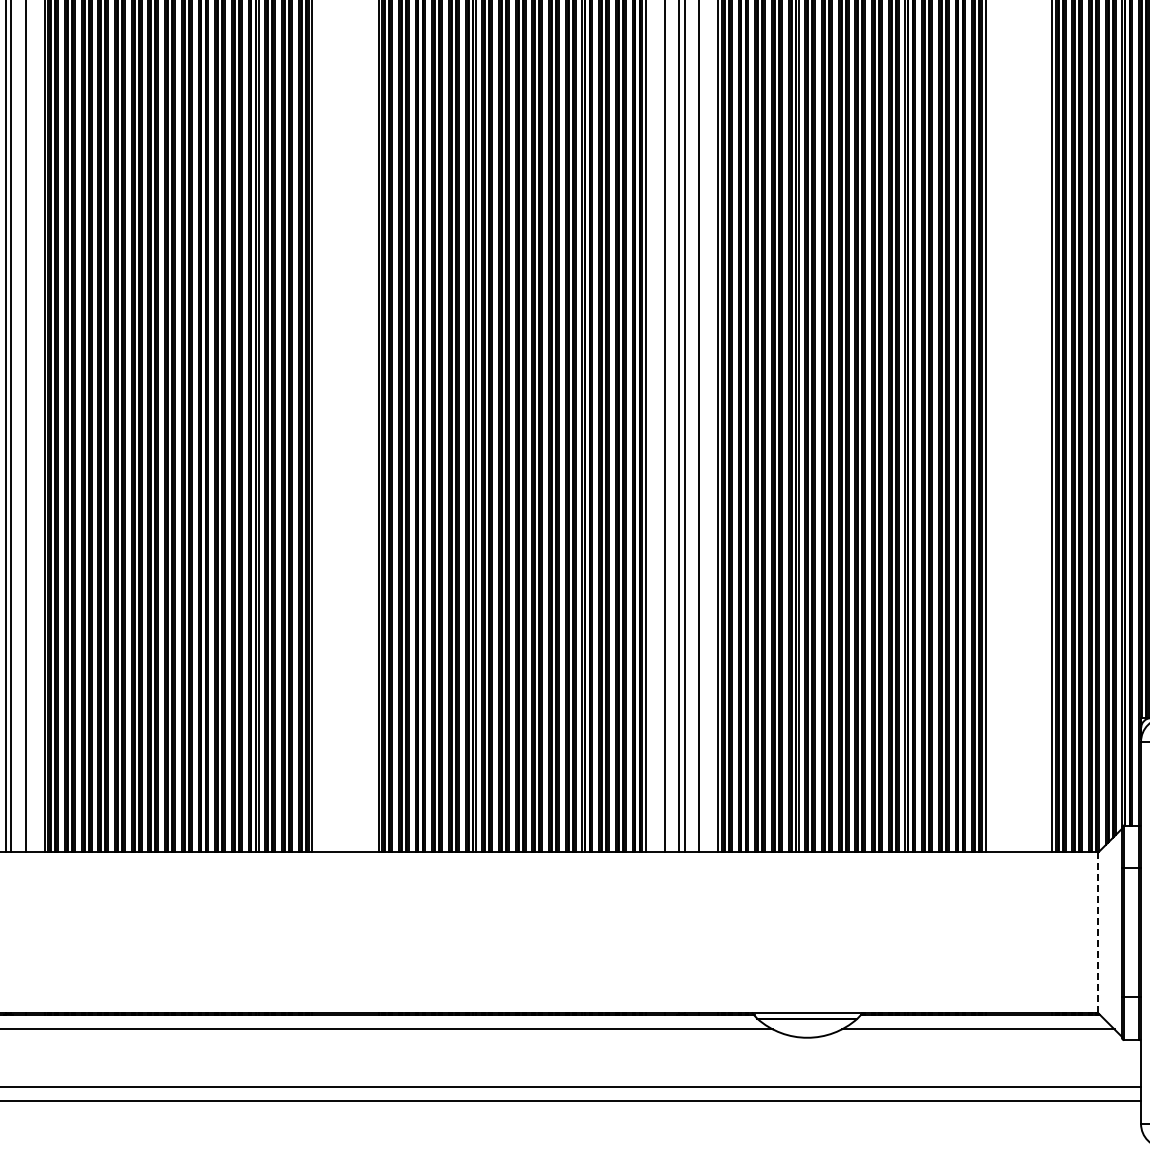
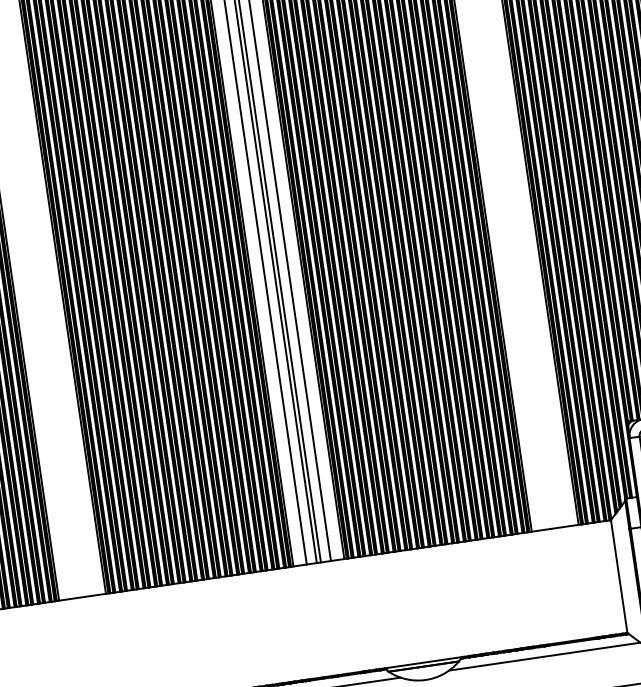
line: (1098, 932) -> (619, 576), dashed -> solid

